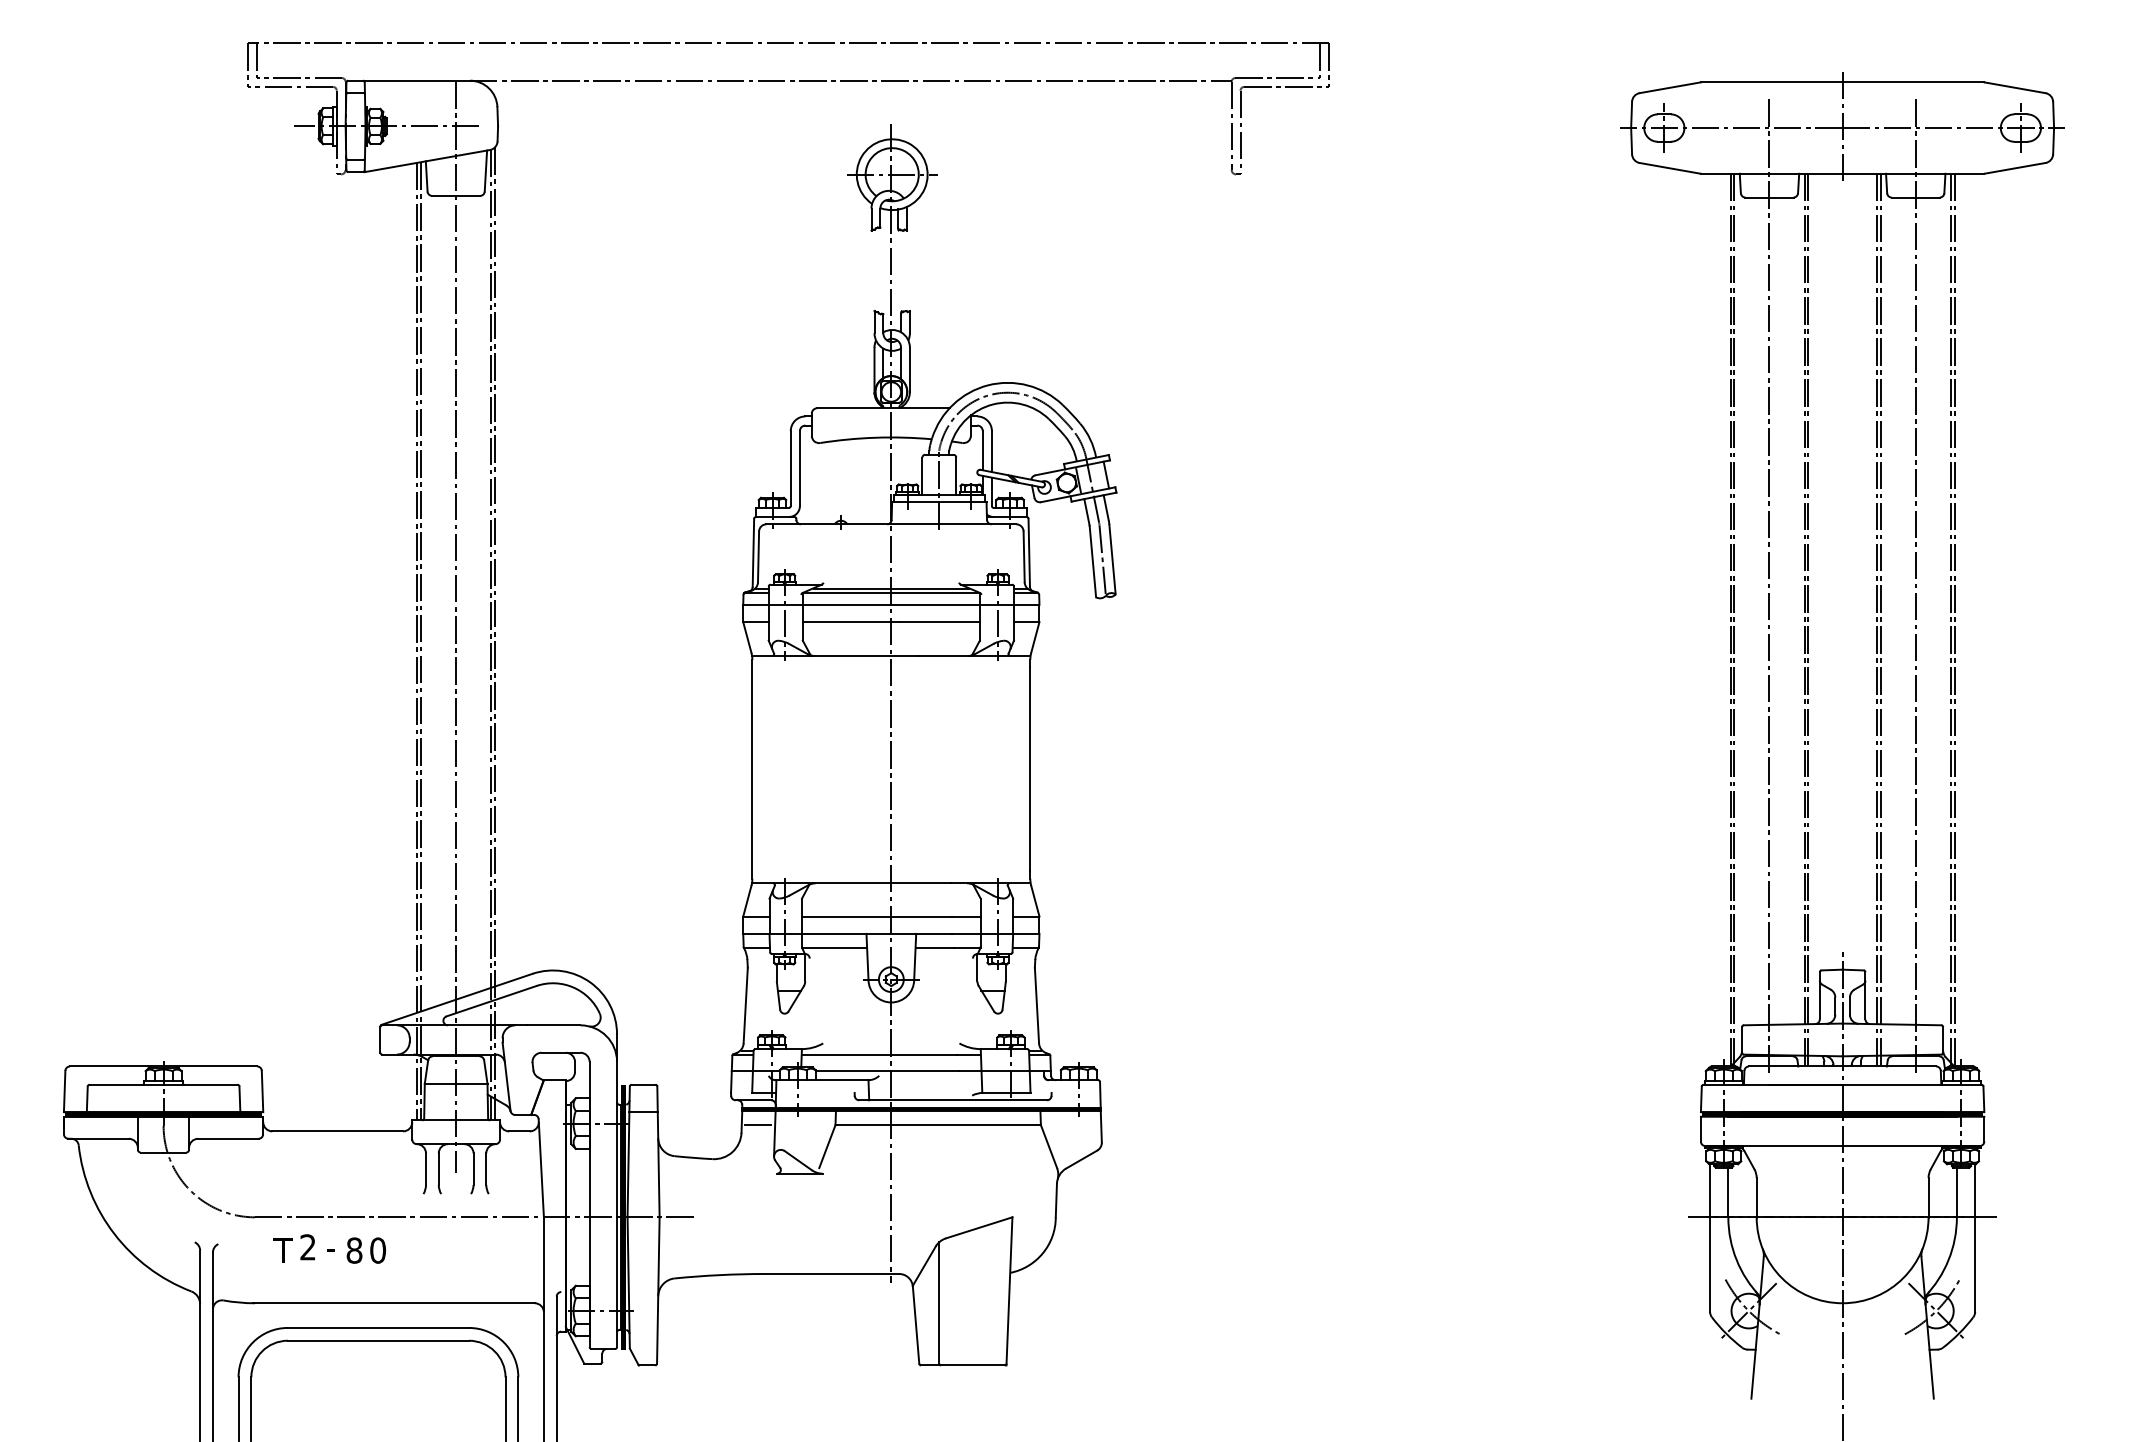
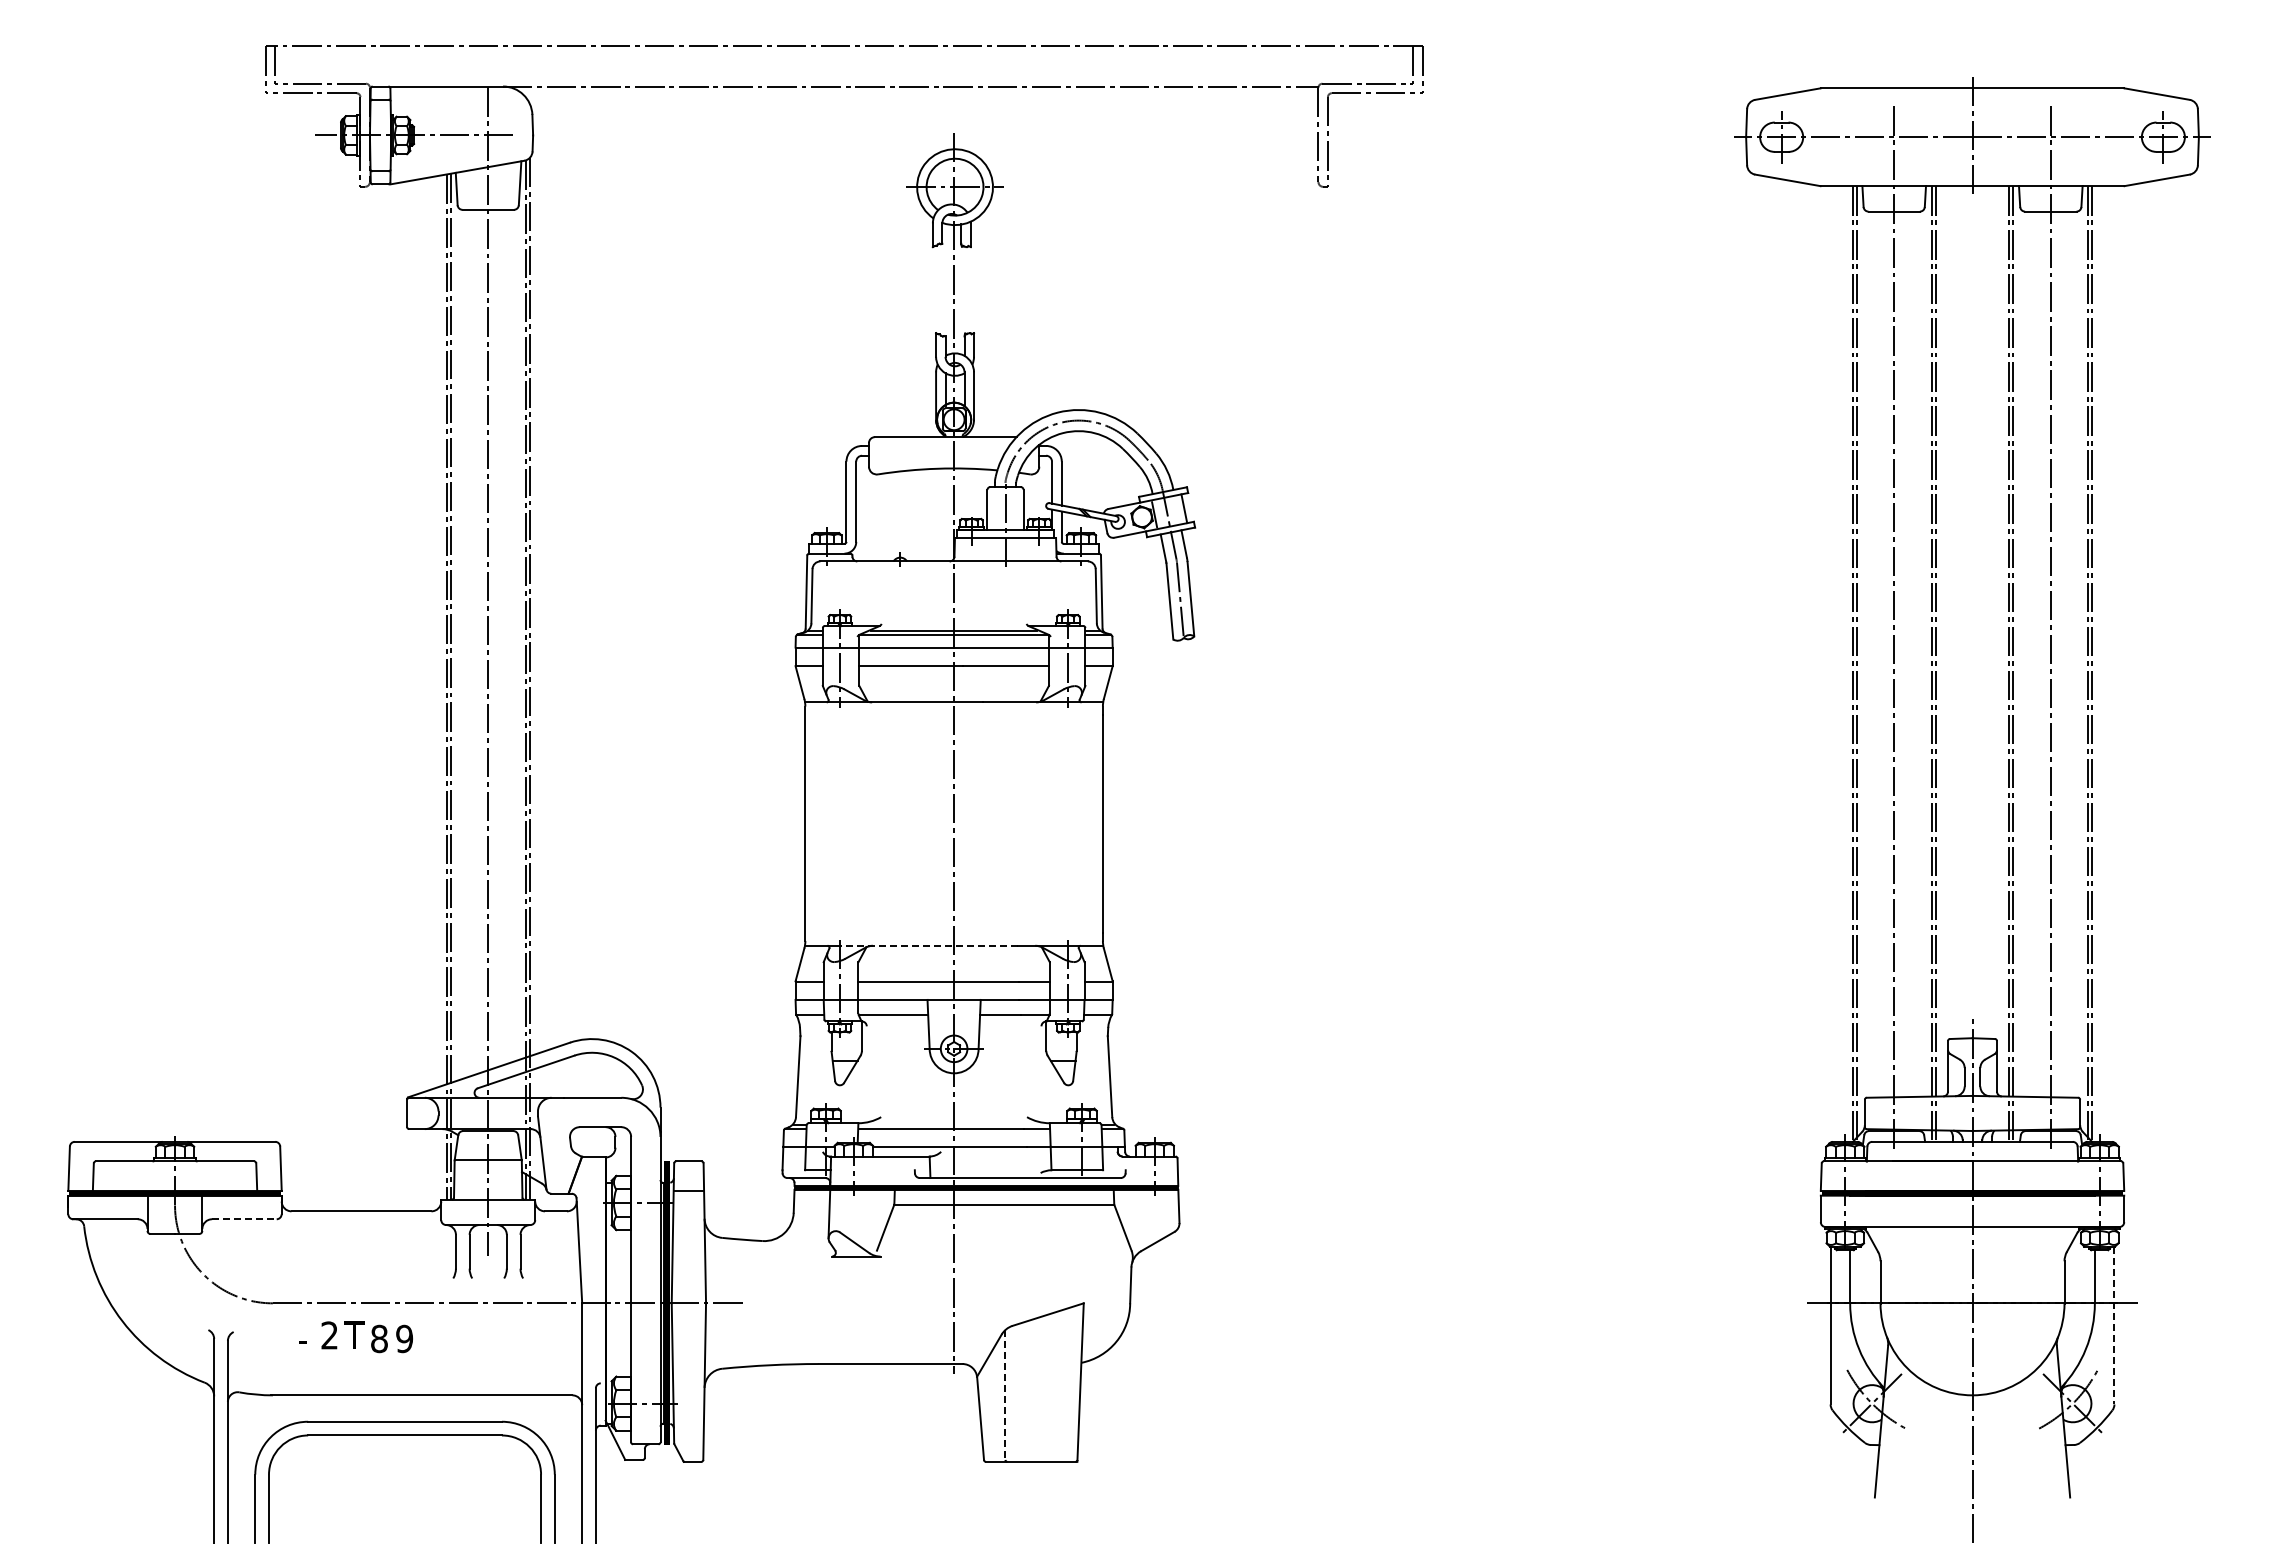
line: (867, 883) -> (928, 945), solid -> dashed
line: (758, 1124) -> (811, 1204), removed
line: (228, 1139) -> (244, 1219), solid -> dashed
line: (1975, 1238) -> (2114, 1325), solid -> dashed
text: (331, 1246) -> (354, 1334), - -> T
text: (282, 1250) -> (302, 1338), T -> -
text: (377, 1251) -> (404, 1339), 0 -> 9
line: (939, 1302) -> (1005, 1394), solid -> dashed

